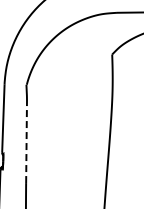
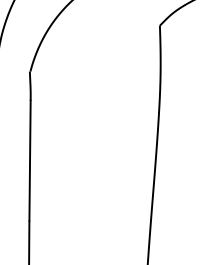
line: (26, 143) -> (29, 160), dashed -> solid

